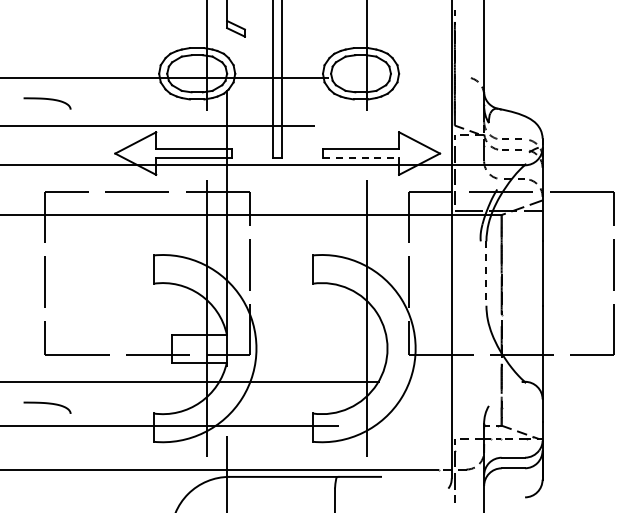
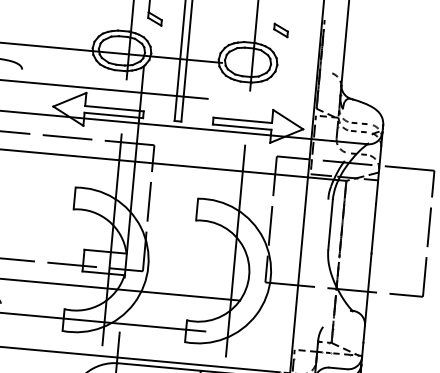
part: (399, 28) -> (280, 30), added
line: (361, 157) -> (242, 126), dashed -> solid
line: (486, 274) -> (330, 225), dashed -> solid

